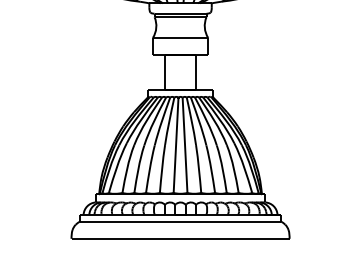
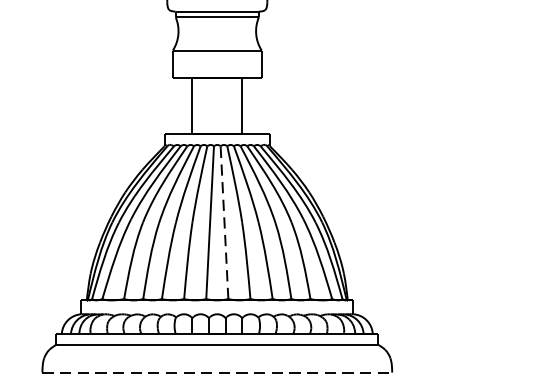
line: (185, 145) -> (225, 222), solid -> dashed
line: (181, 238) -> (218, 372), solid -> dashed

